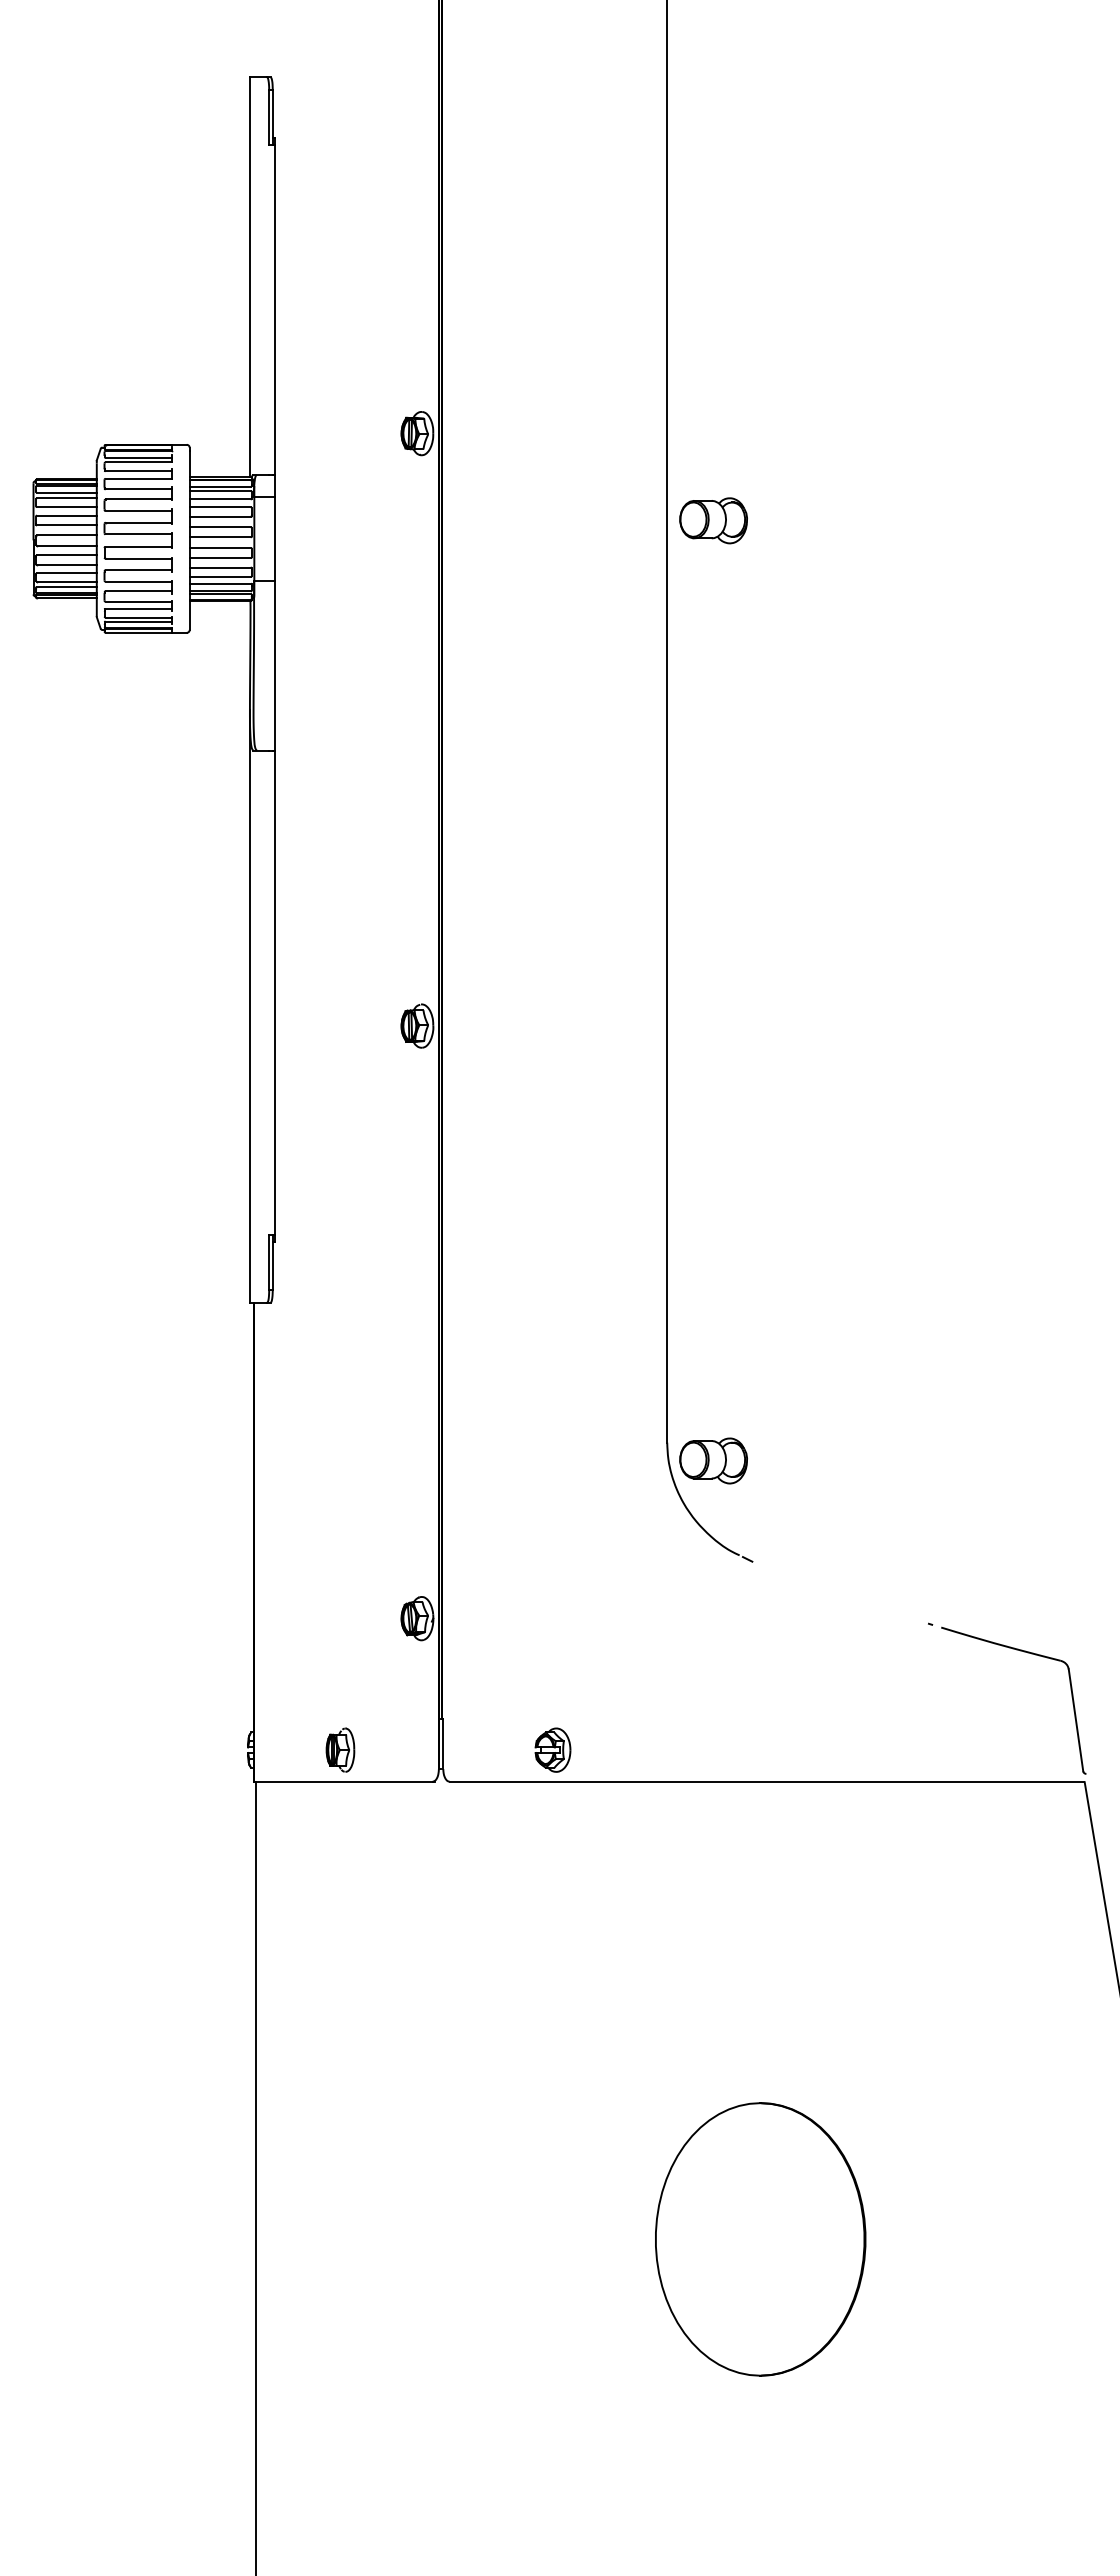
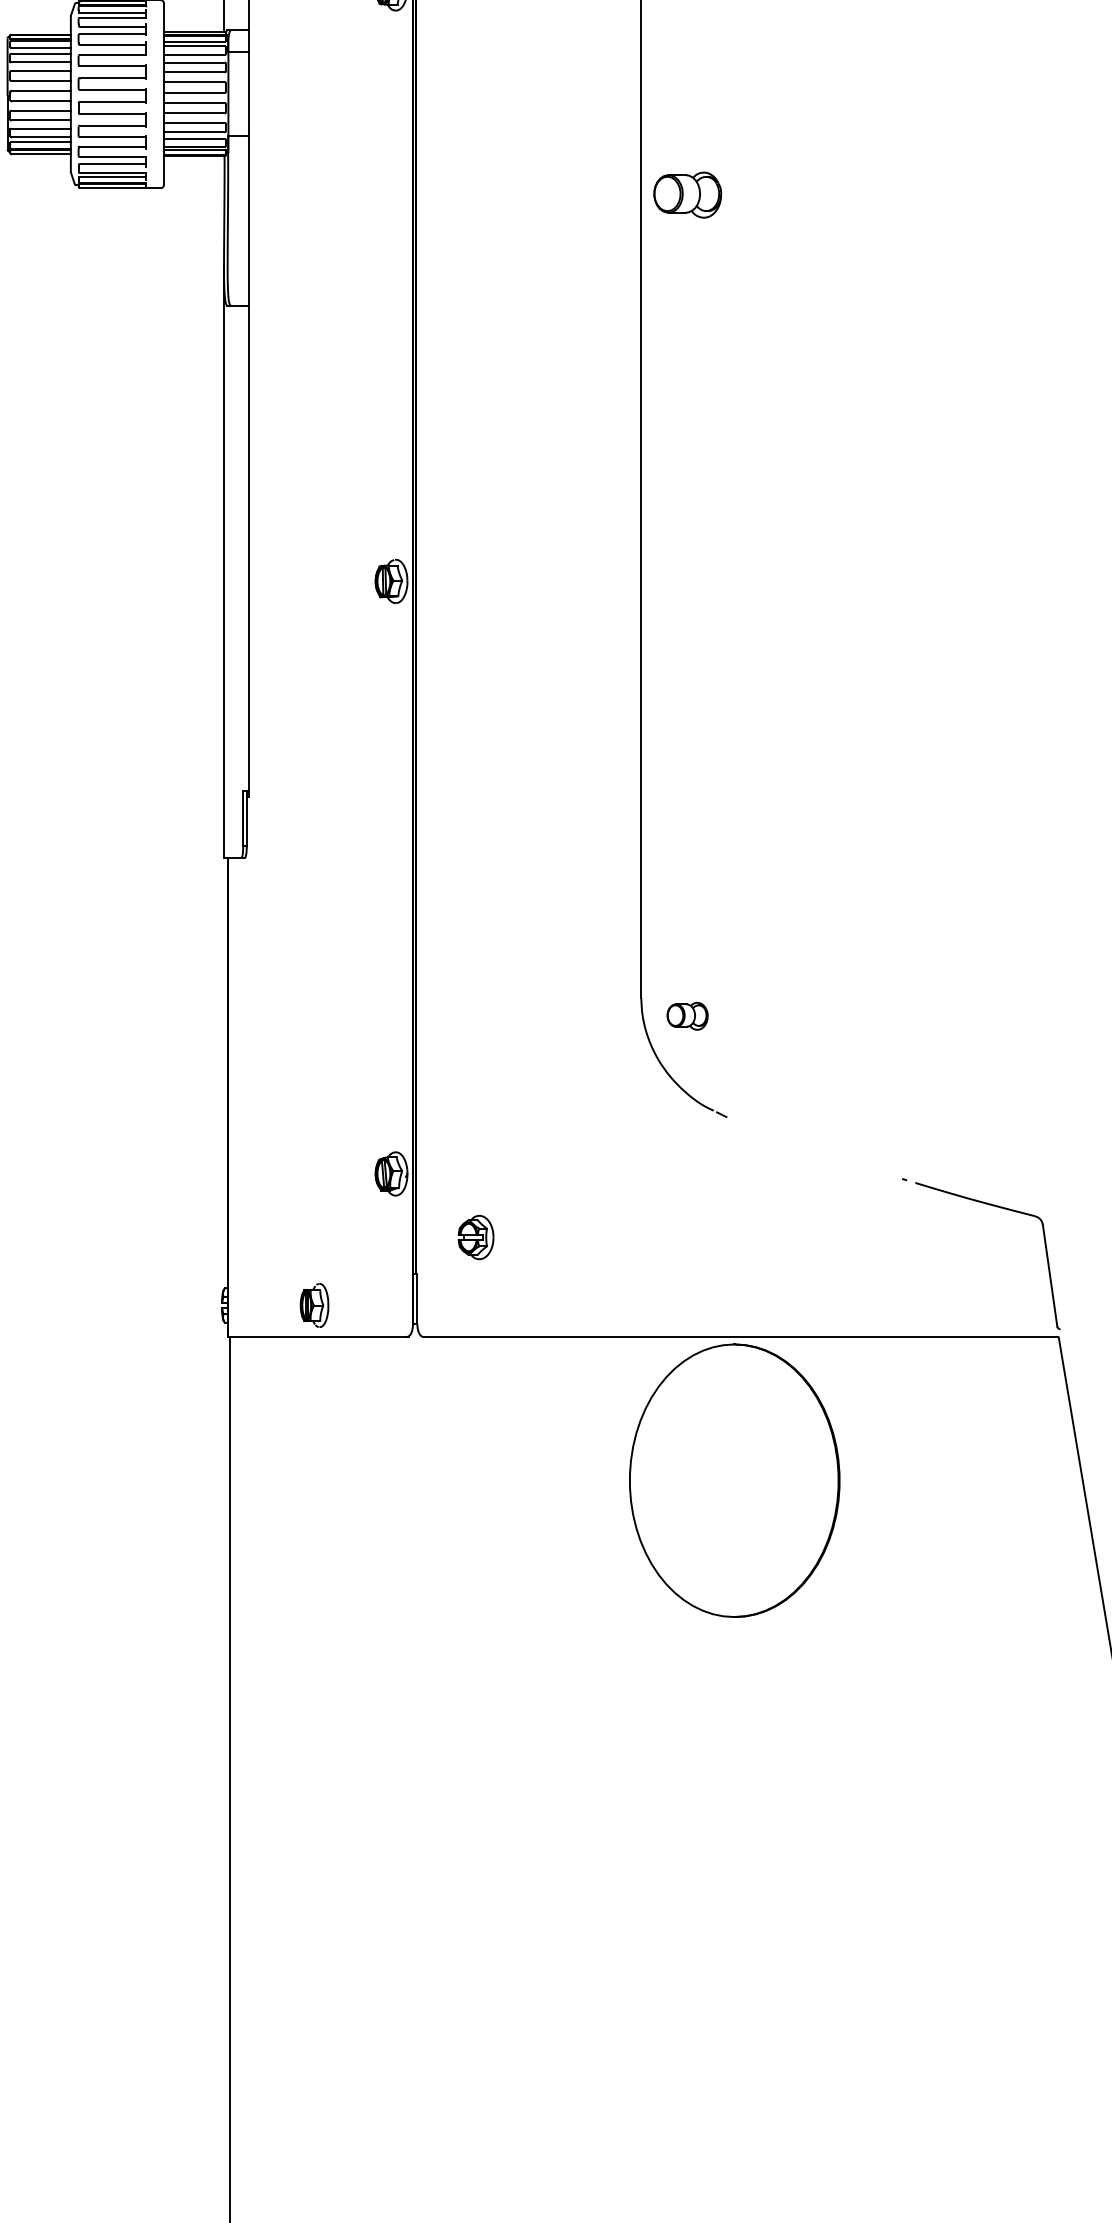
part: (713, 520) -> (687, 194), moved
part: (713, 1460) -> (687, 1015), size x0.6
part: (552, 1749) -> (475, 1236), moved
part: (760, 2239) -> (734, 1480), moved

